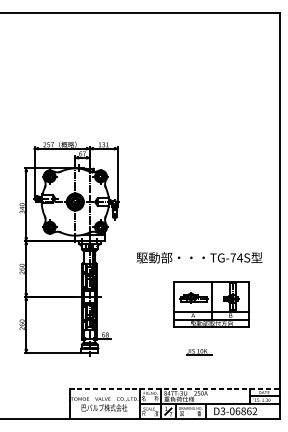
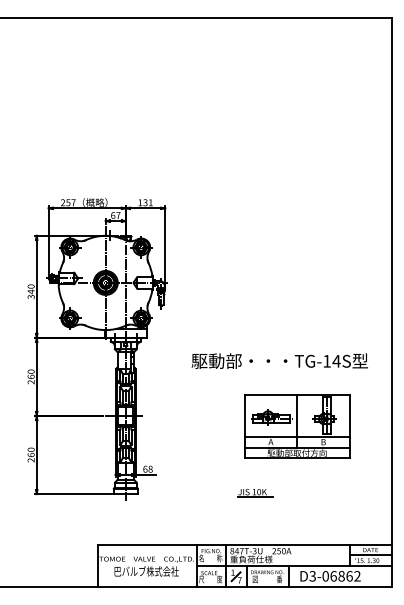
text: (233, 258) -> (327, 361), TG-74S -> TG-14S
part: (199, 352) -> (255, 493), moved
line: (175, 388) -> (245, 544), dashed -> solid

